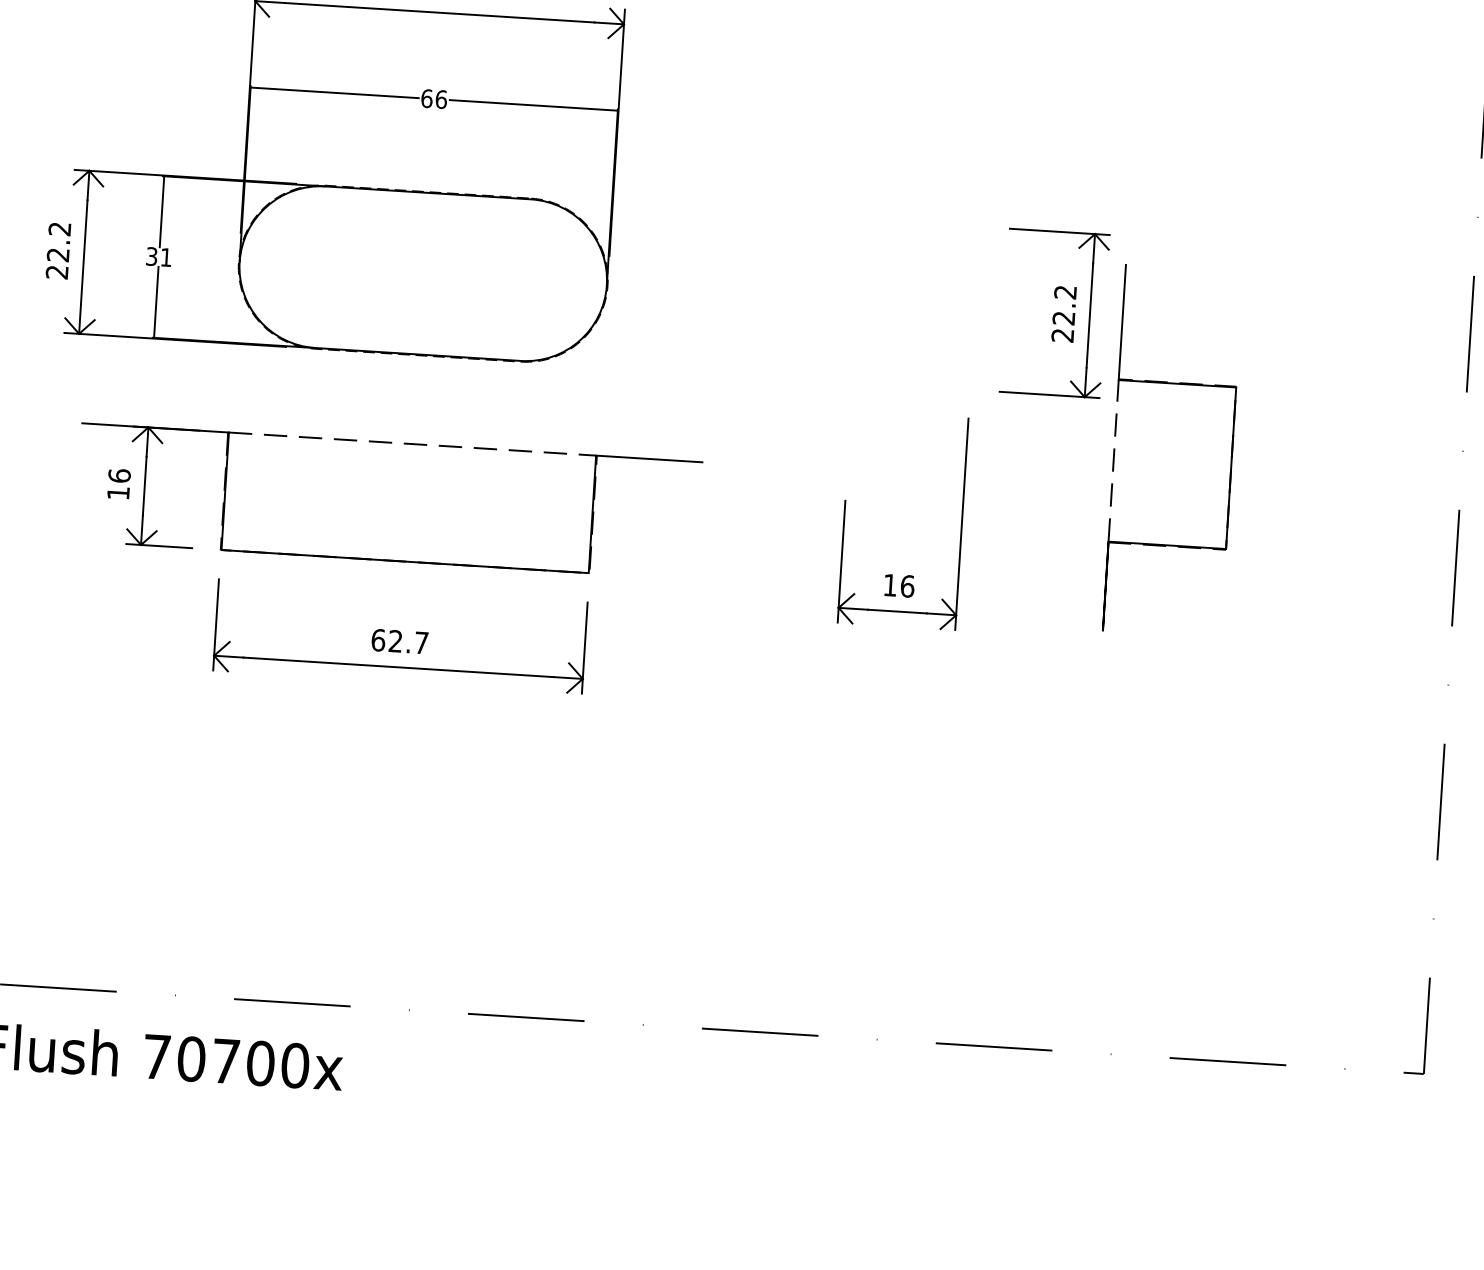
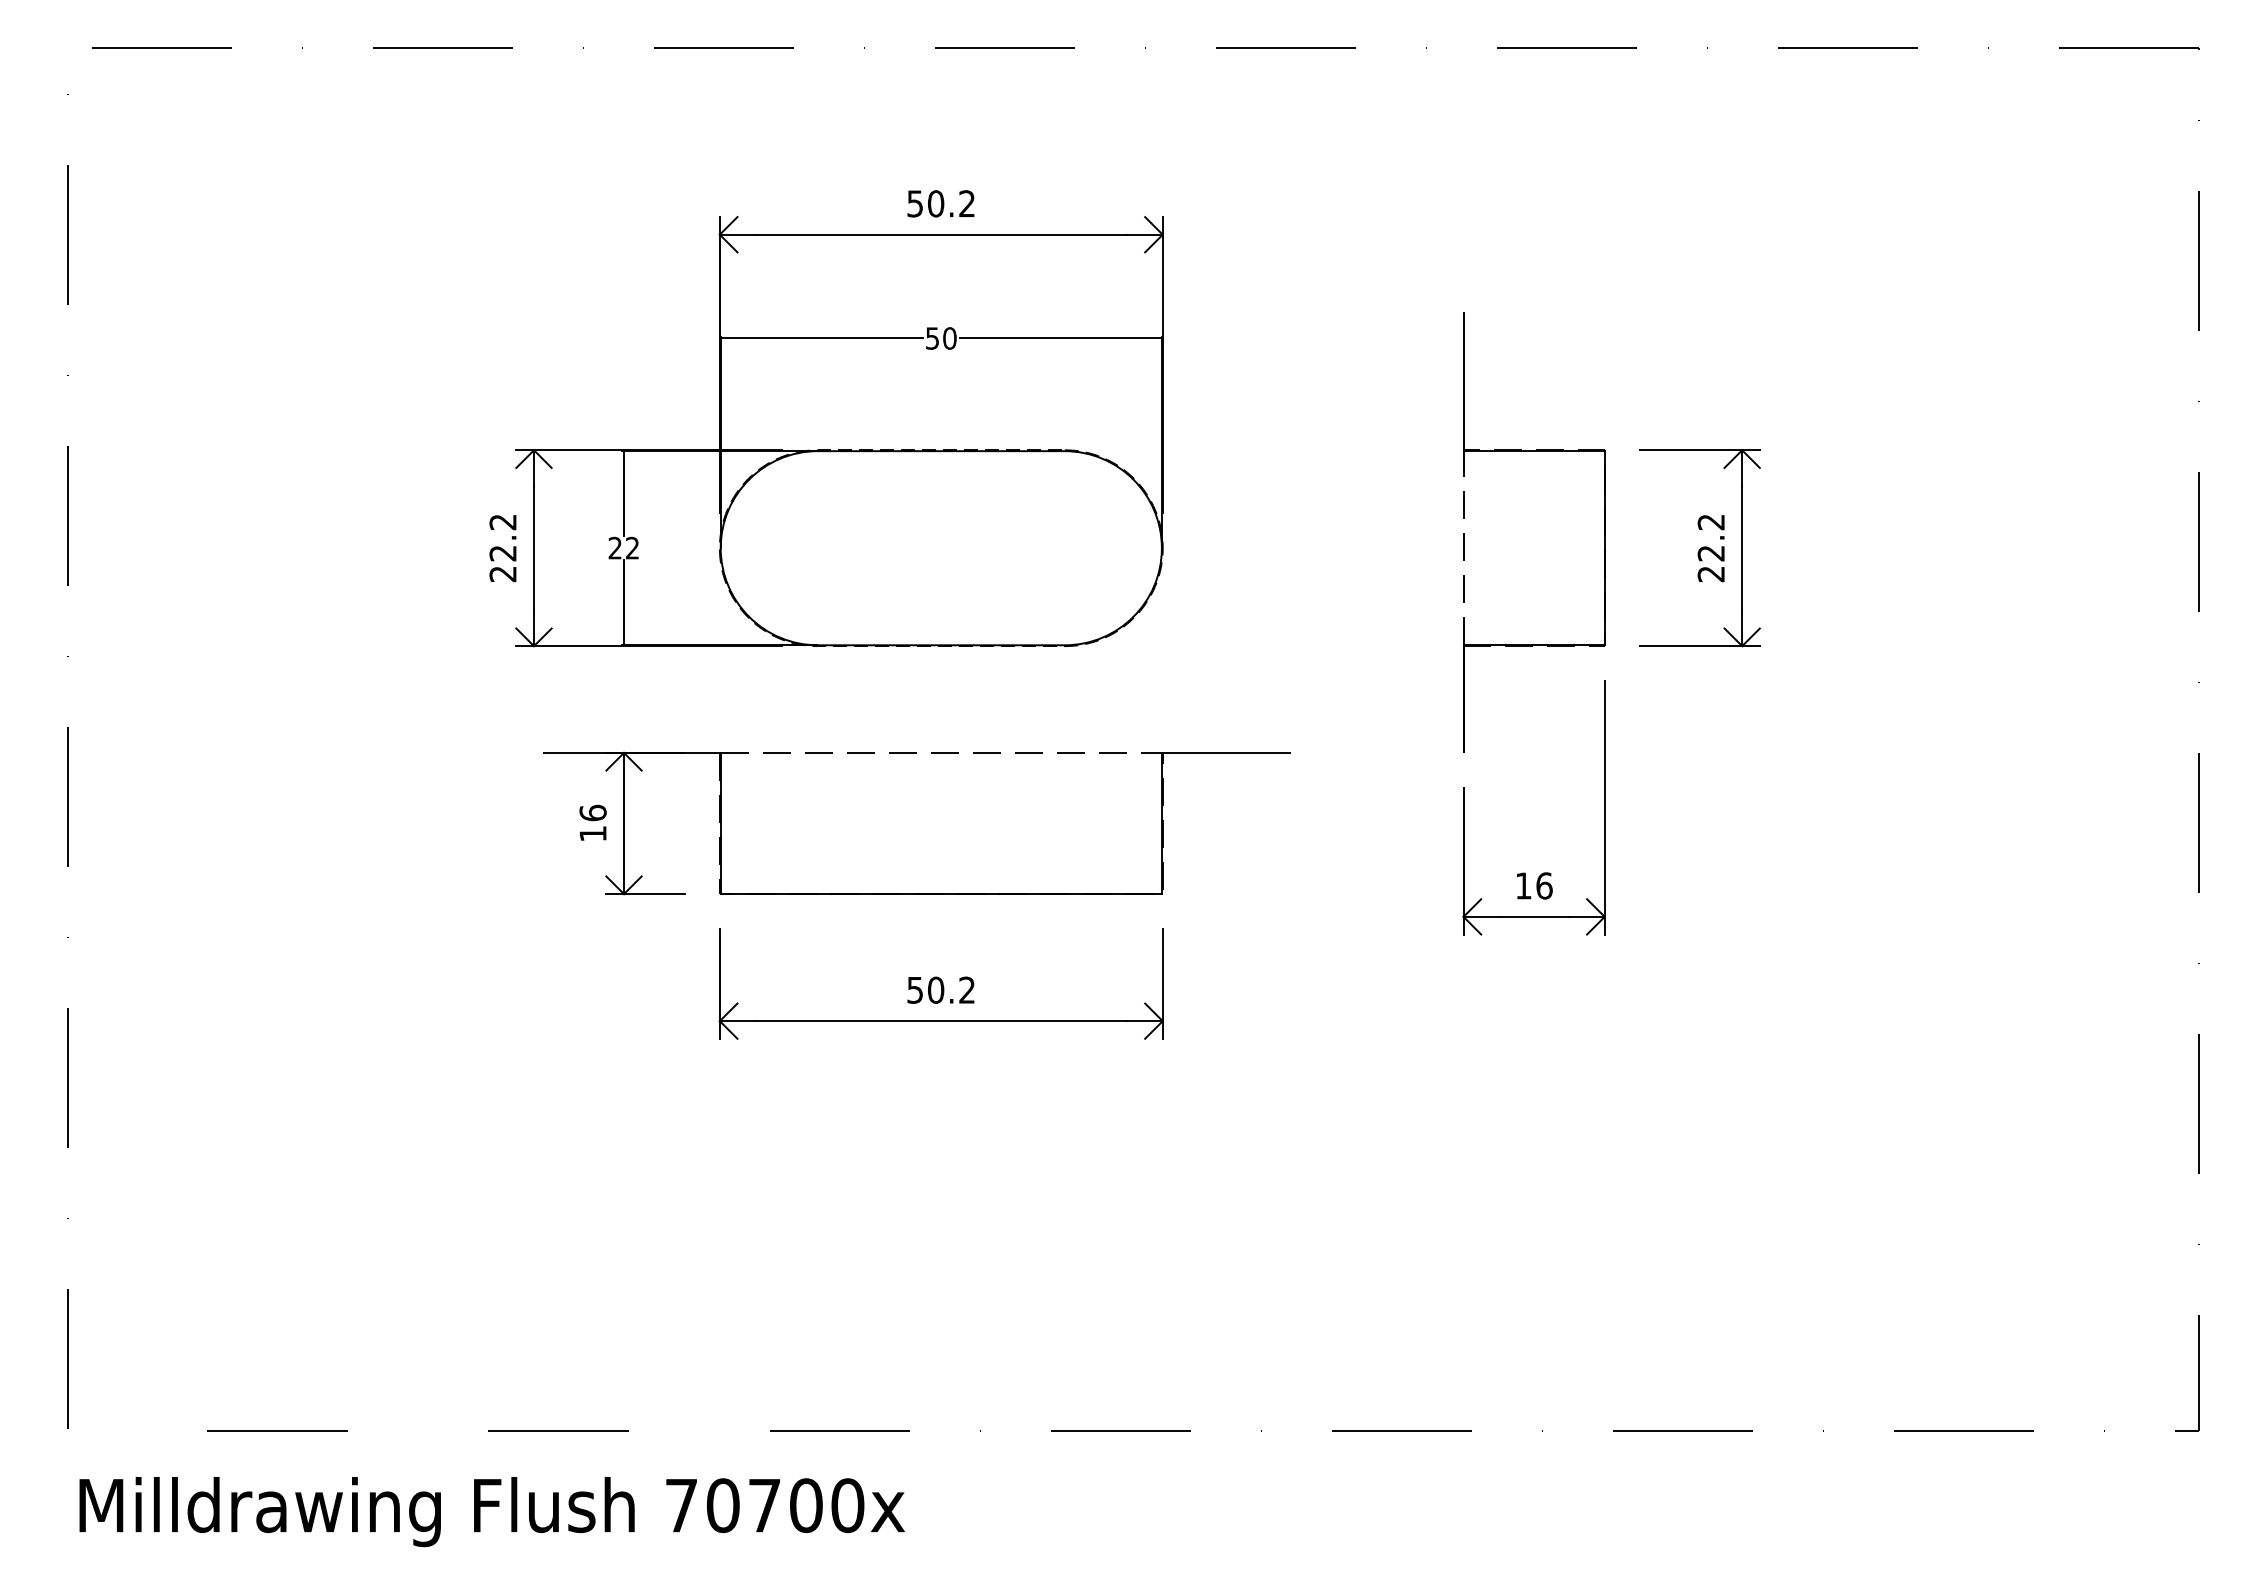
text: (434, 99) -> (941, 338), 66 -> 50
text: (158, 256) -> (623, 547), 31 -> 22
part: (1231, 455) -> (1604, 532), moved
text: (399, 640) -> (940, 989), 62.7 -> 50.2

